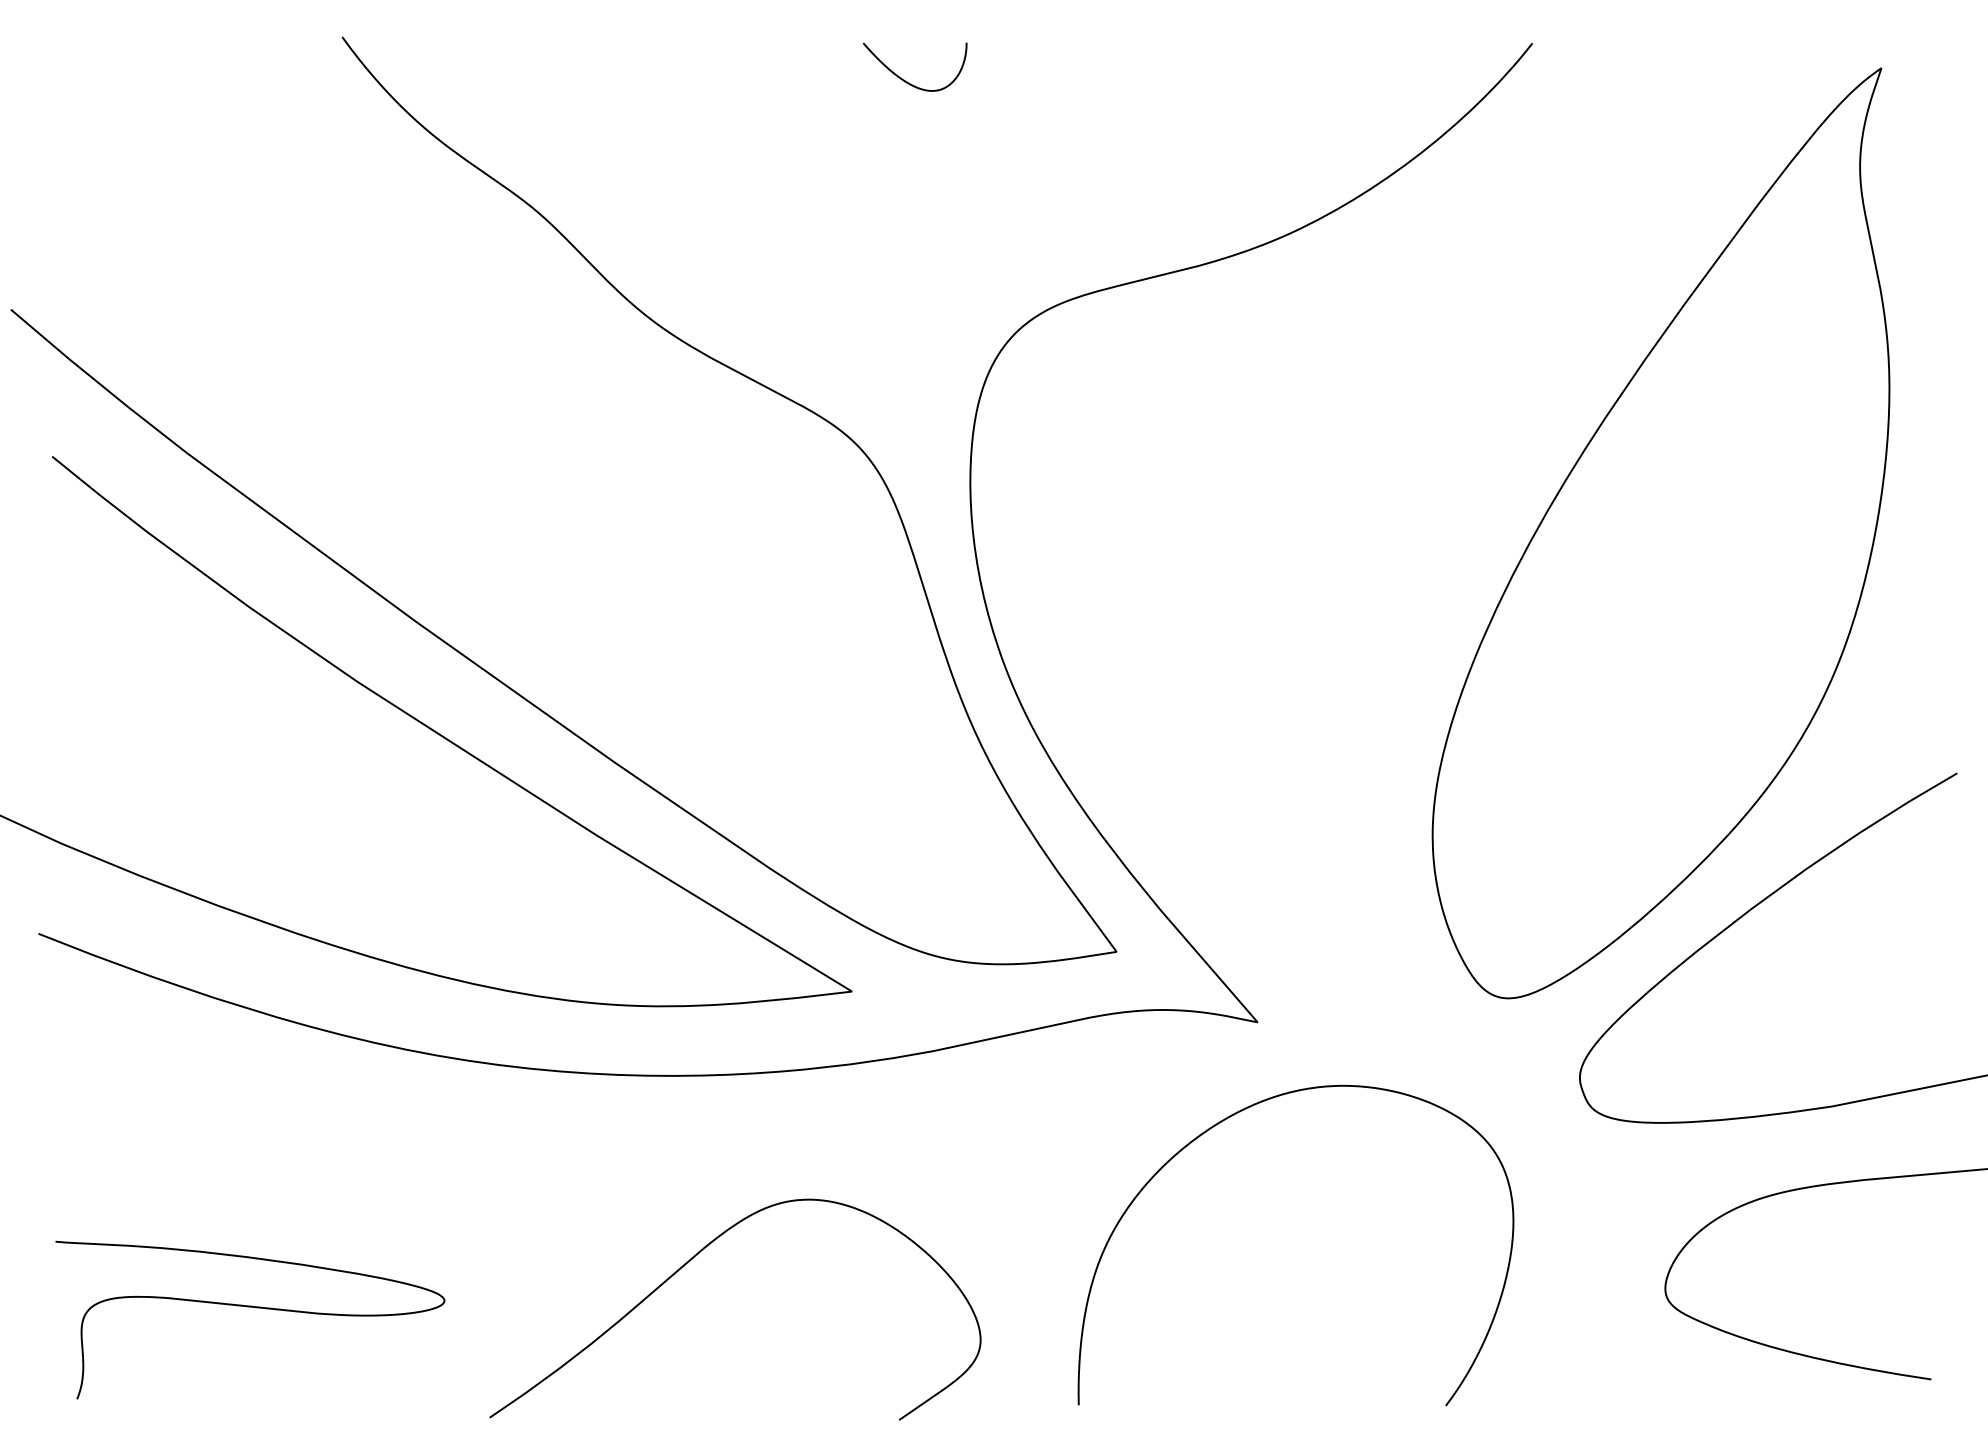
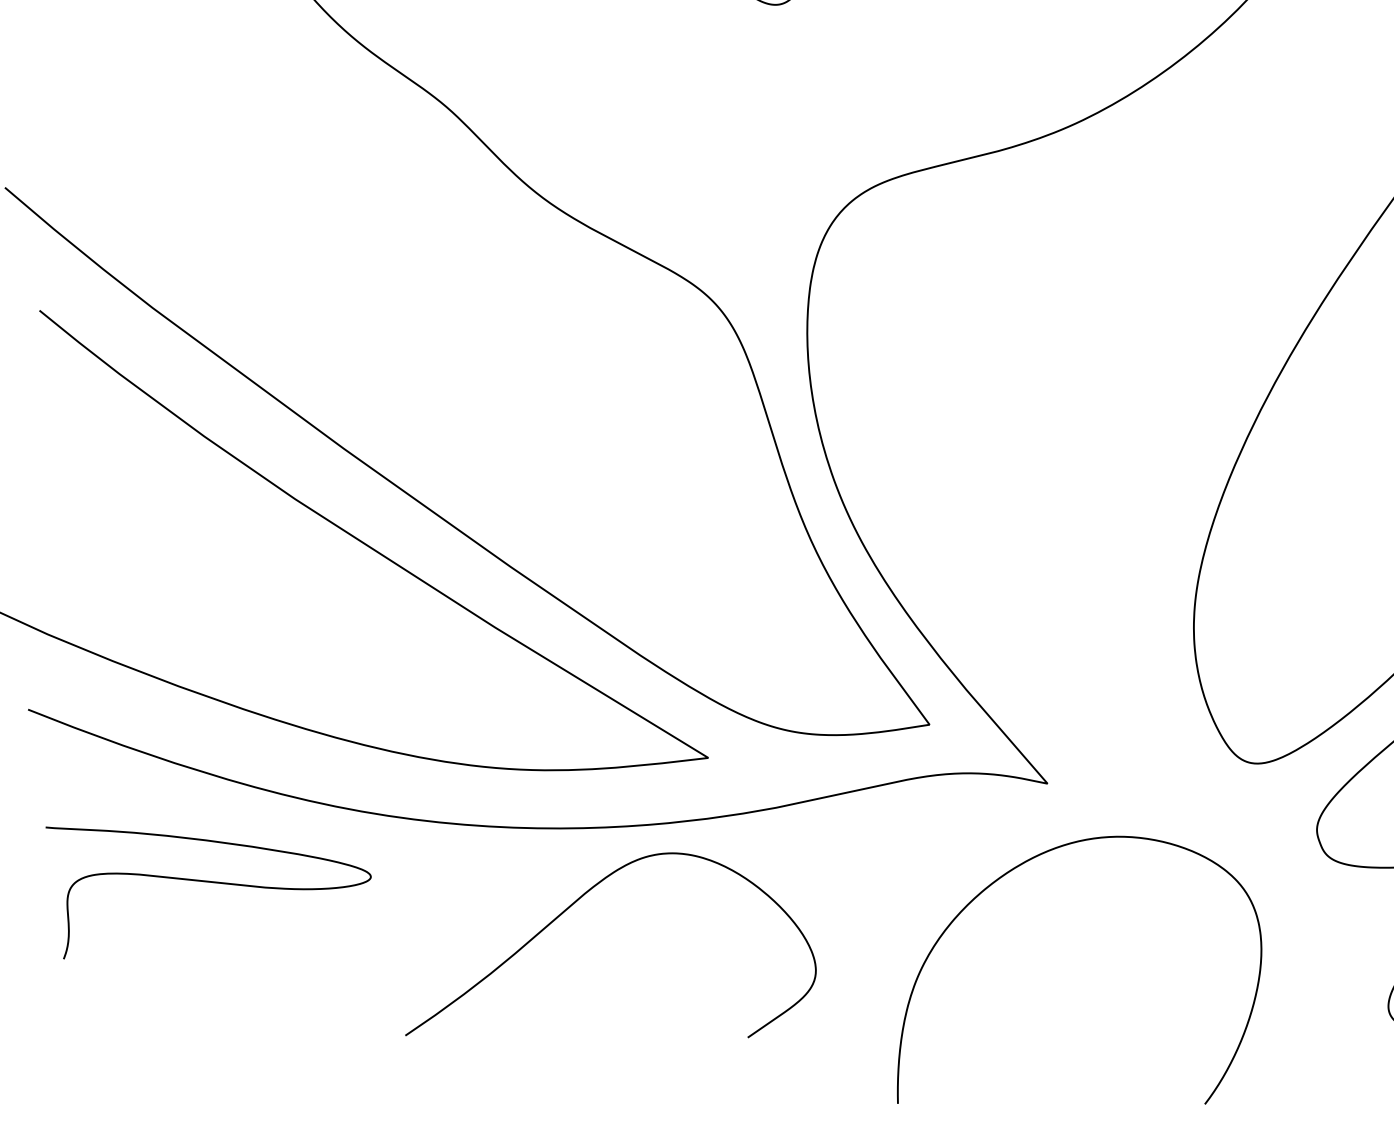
curve: (690, 1261) -> (573, 905), moved
curve: (250, 1307) -> (208, 882), moved

